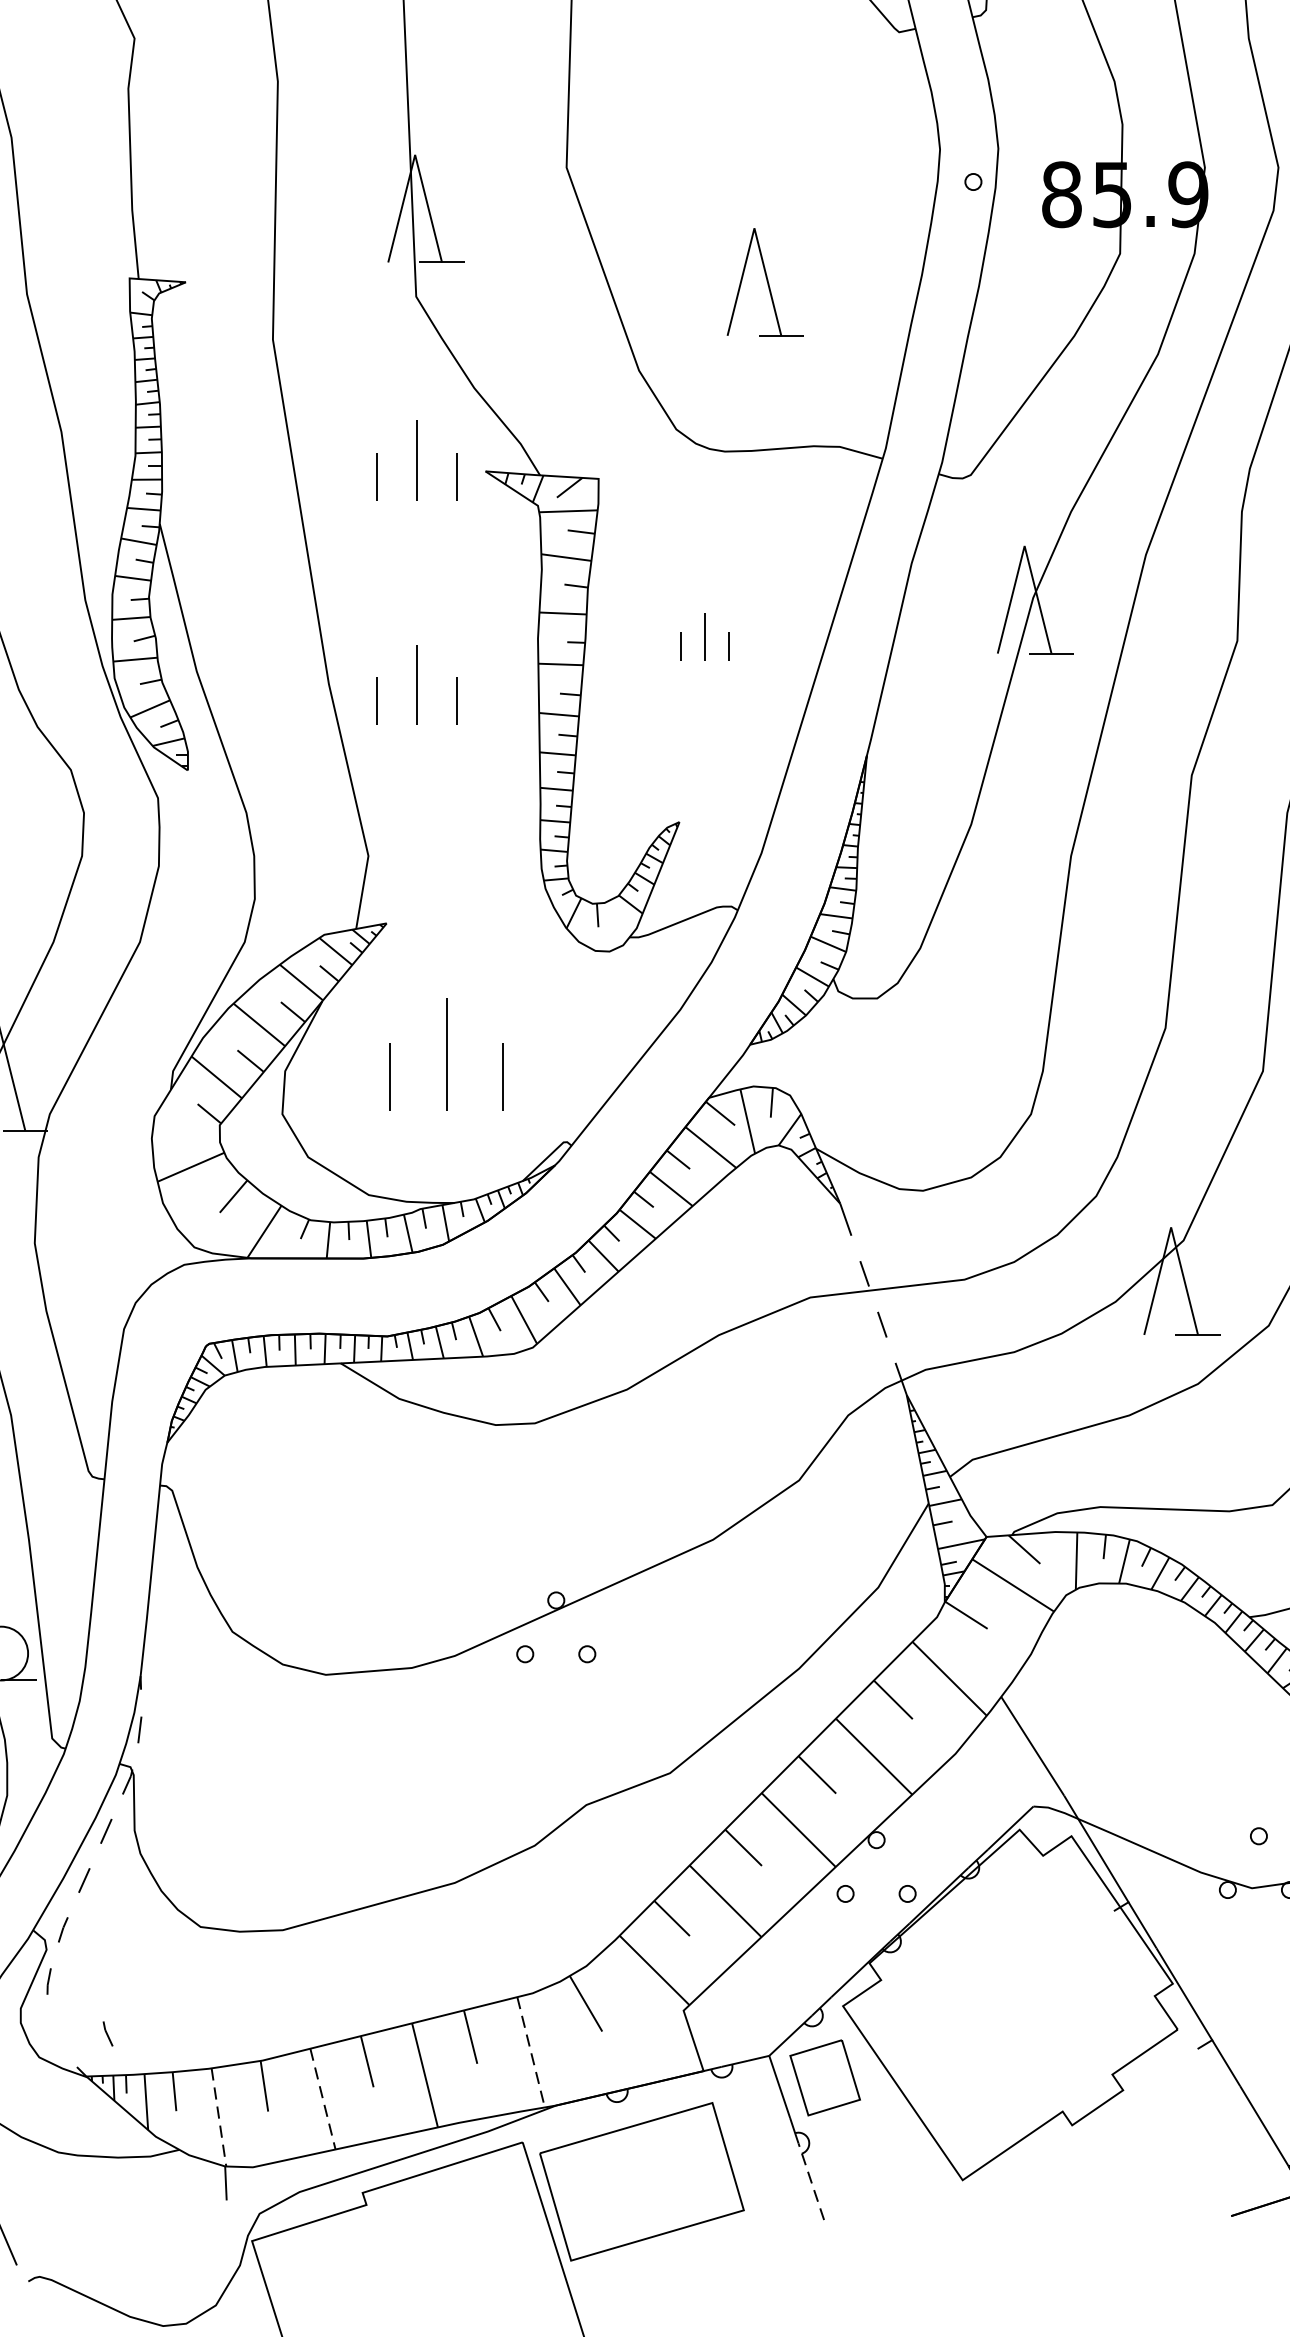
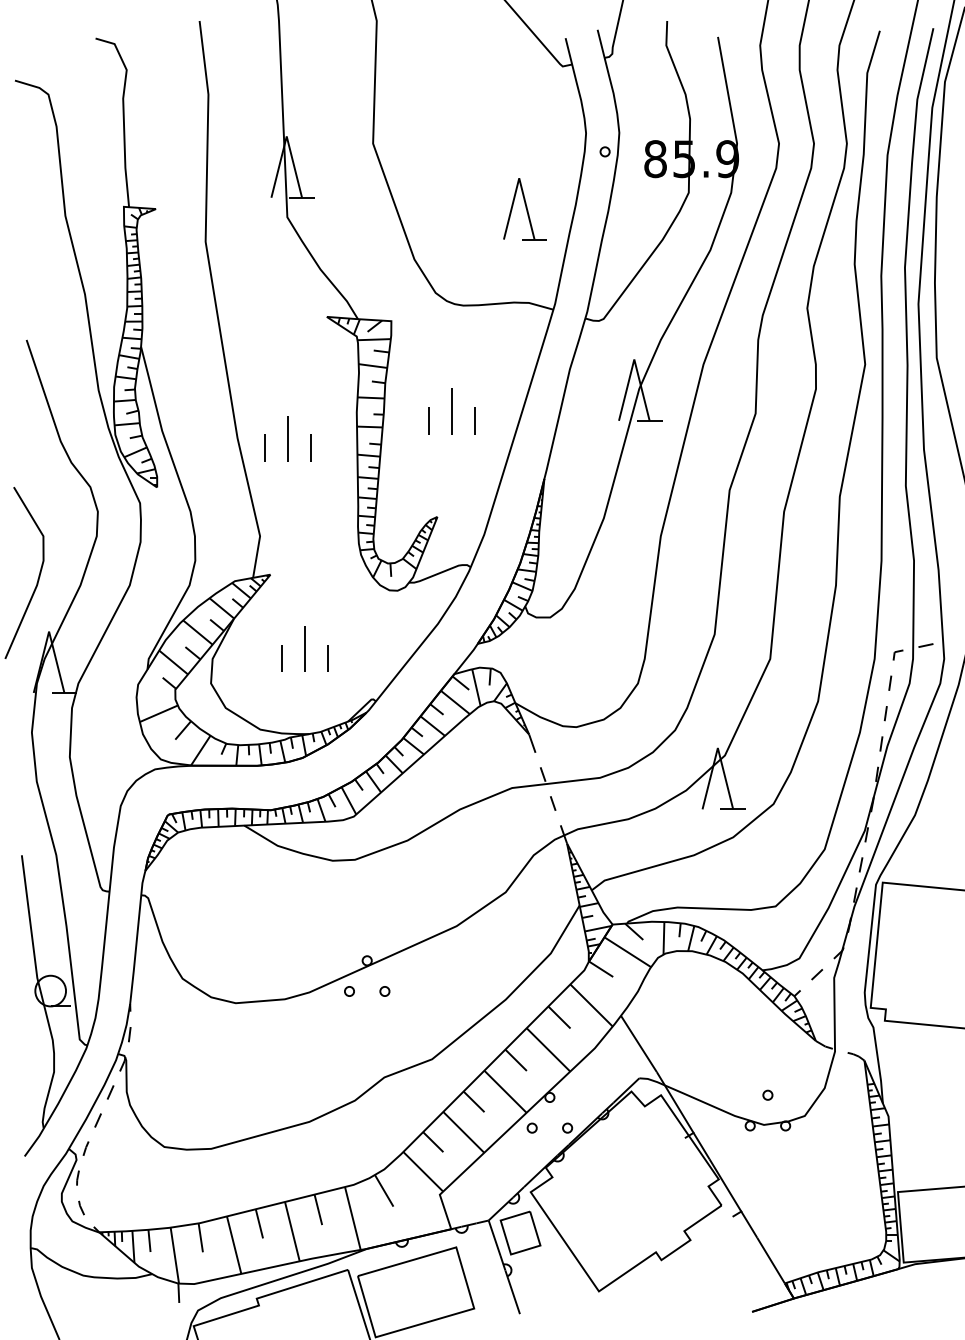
part: (763, 283) -> (524, 209), moved
part: (416, 460) -> (287, 310), removed
part: (704, 637) -> (451, 411), size x1.67
part: (446, 1052) -> (304, 648), size x0.71
line: (107, 2033) -> (81, 1207), moved
line: (530, 2052) -> (352, 1218), dashed -> solid
line: (323, 2099) -> (234, 1245), dashed -> solid
line: (218, 2118) -> (174, 1256), dashed -> solid
line: (811, 2180) -> (512, 1291), dashed -> solid

